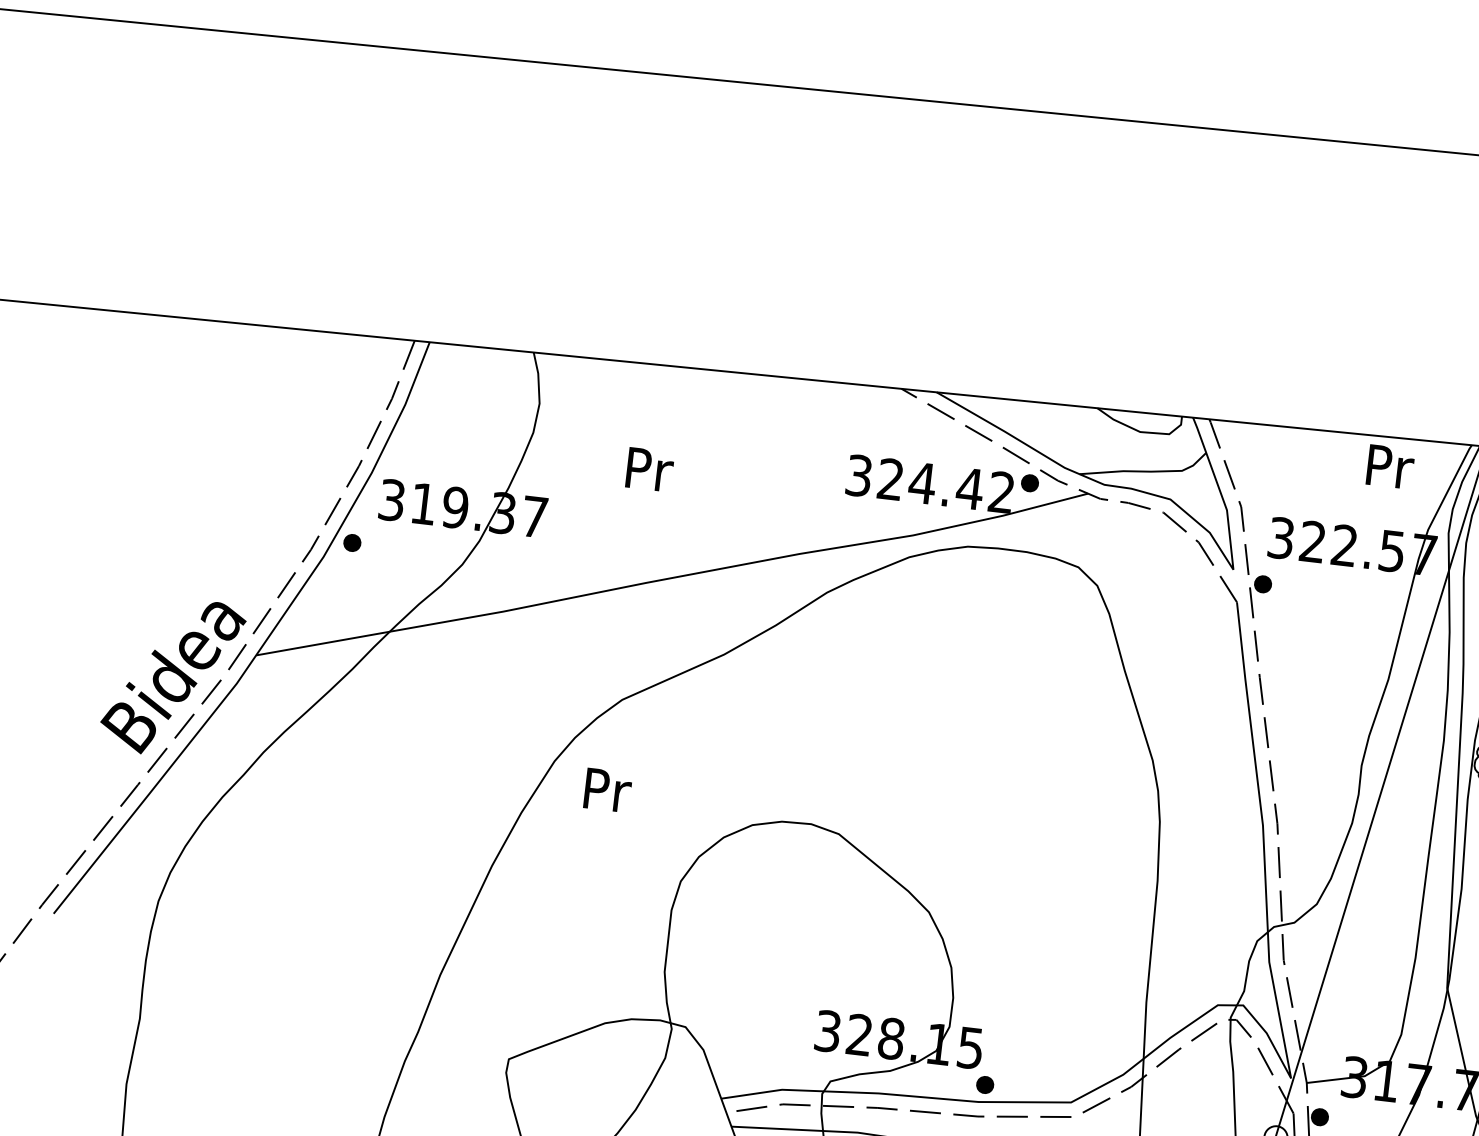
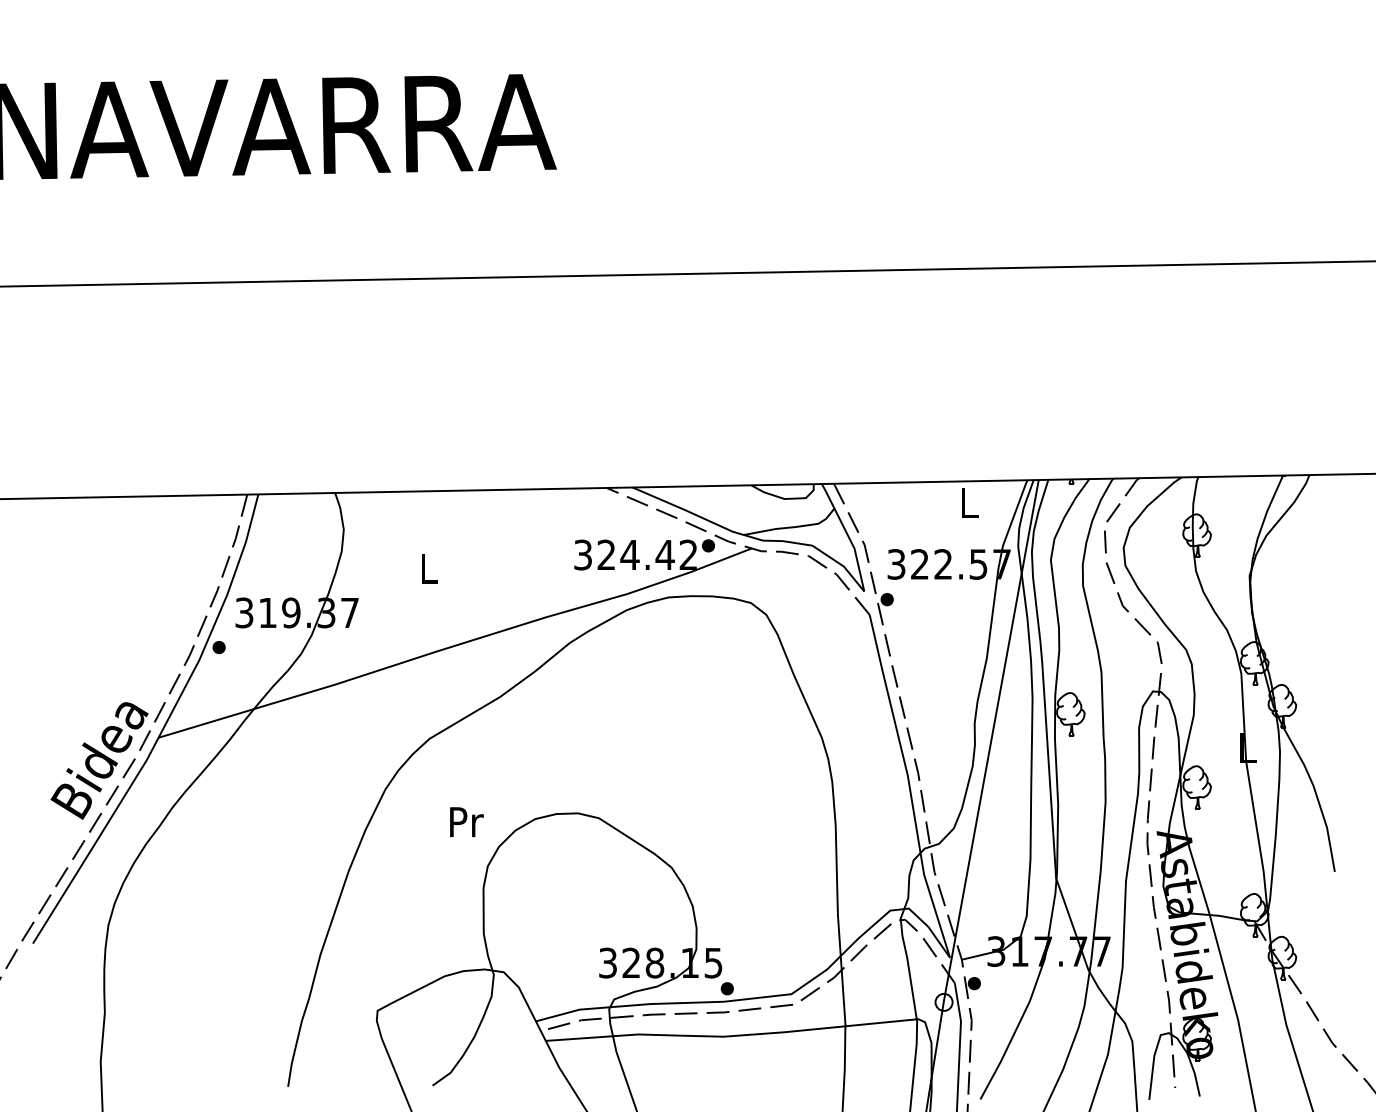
text: (1391, 466) -> (970, 502), Pr -> L
text: (649, 469) -> (429, 568), Pr -> L
text: (607, 790) -> (466, 822), moved

